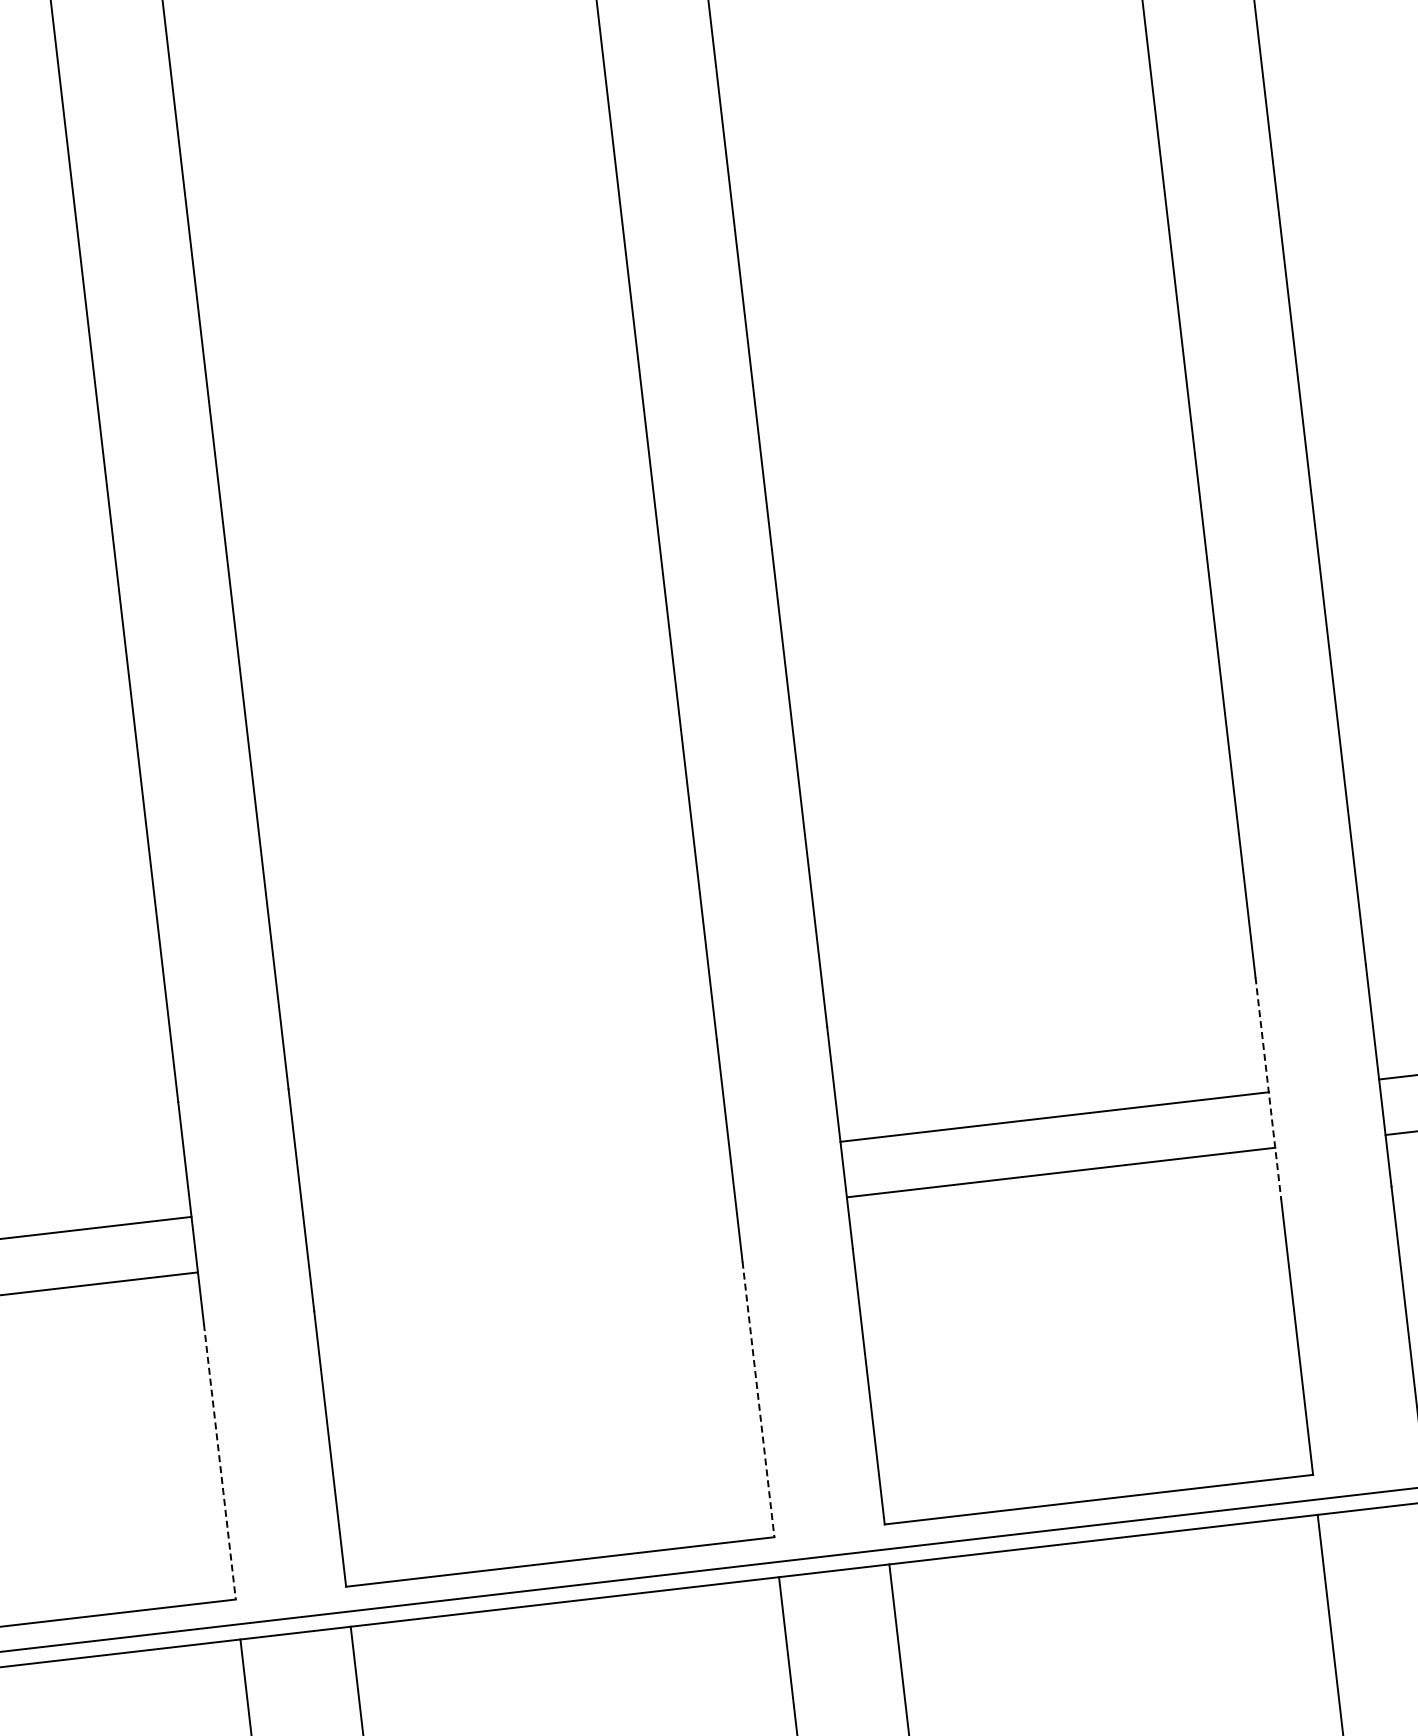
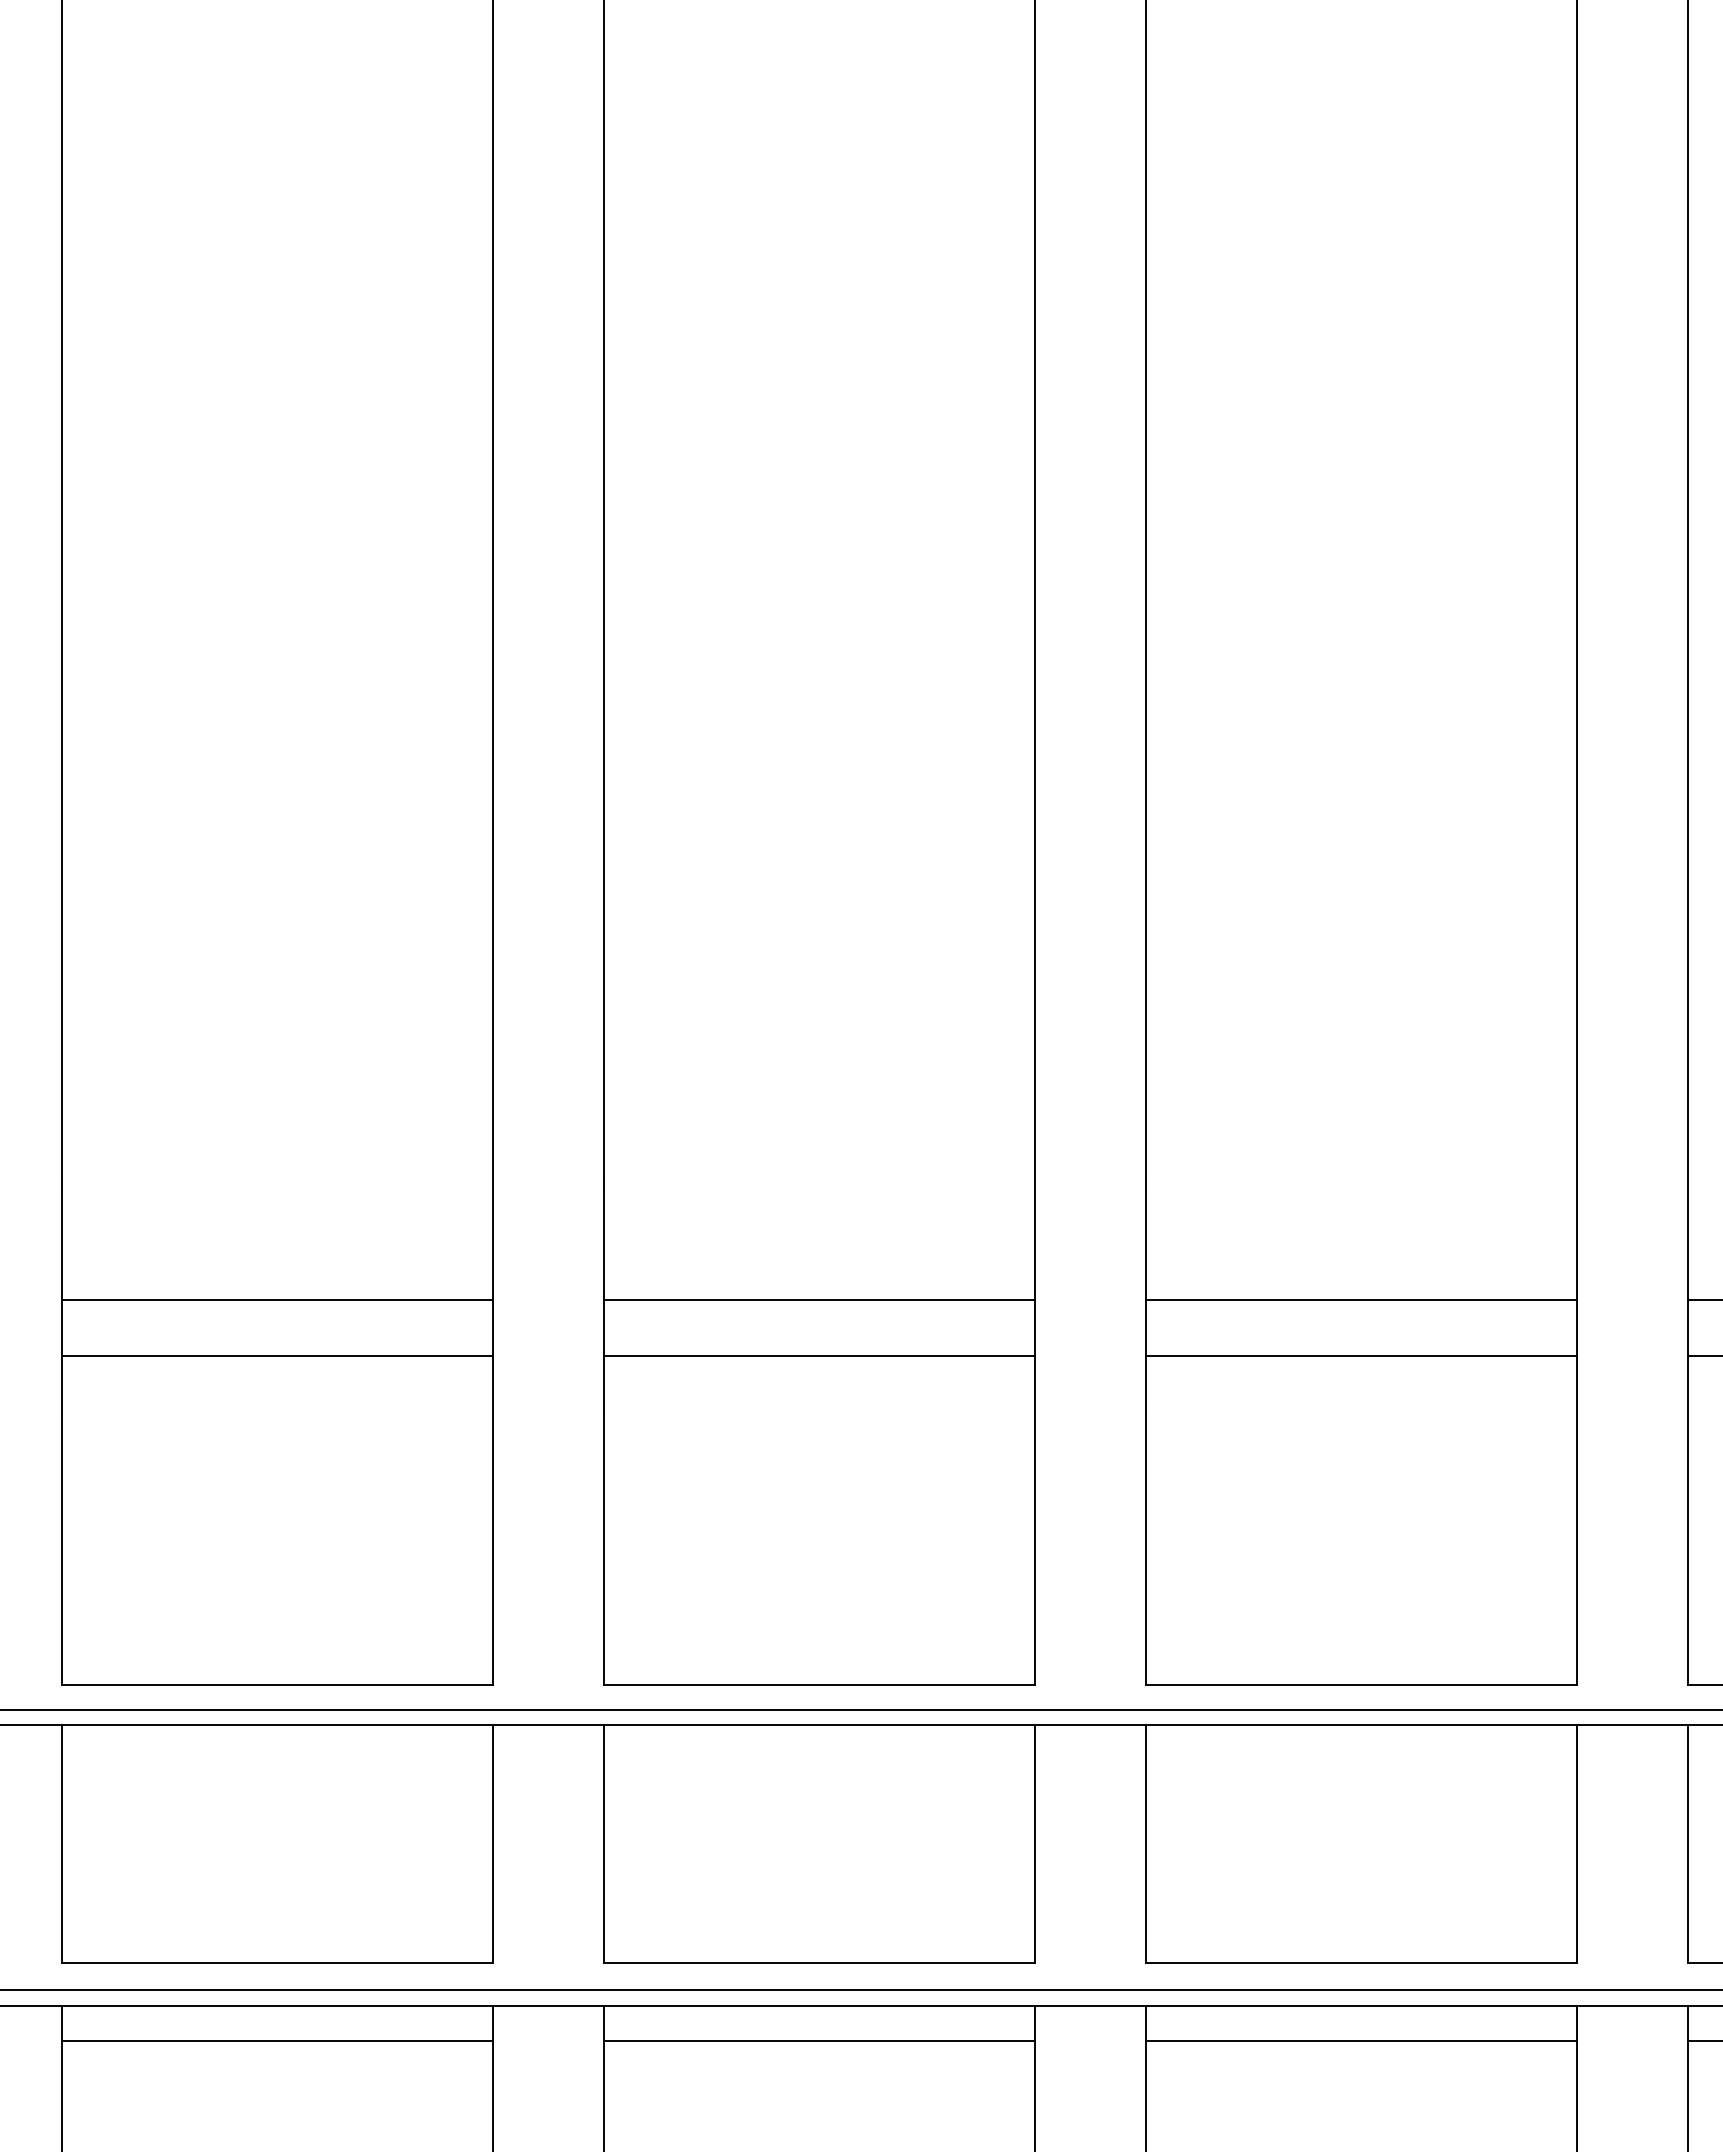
line: (1268, 1088) -> (1577, 1296), dashed -> solid
line: (515, 1179) -> (818, 1300), added
line: (521, 1234) -> (818, 1355), added
line: (758, 1399) -> (1034, 1546), dashed -> solid
line: (219, 1461) -> (492, 1546), dashed -> solid

